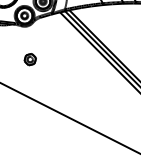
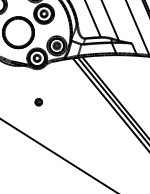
part: (30, 58) -> (38, 101), size x0.6

